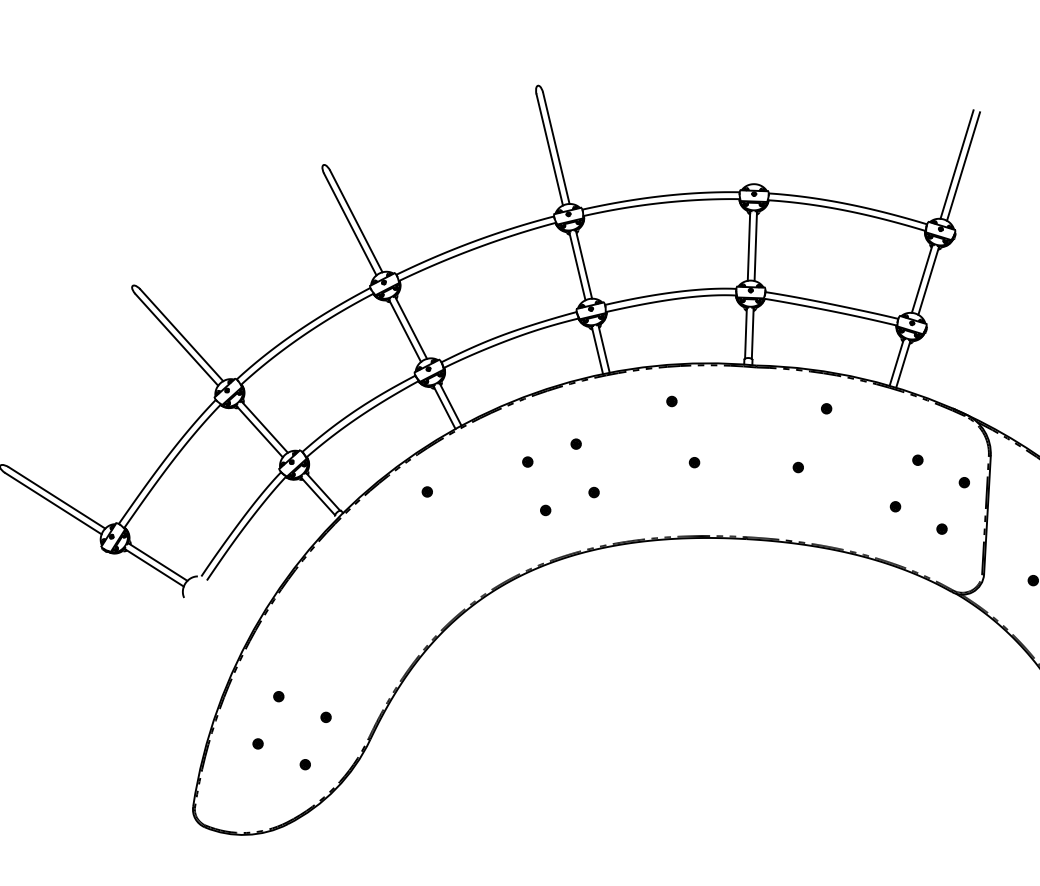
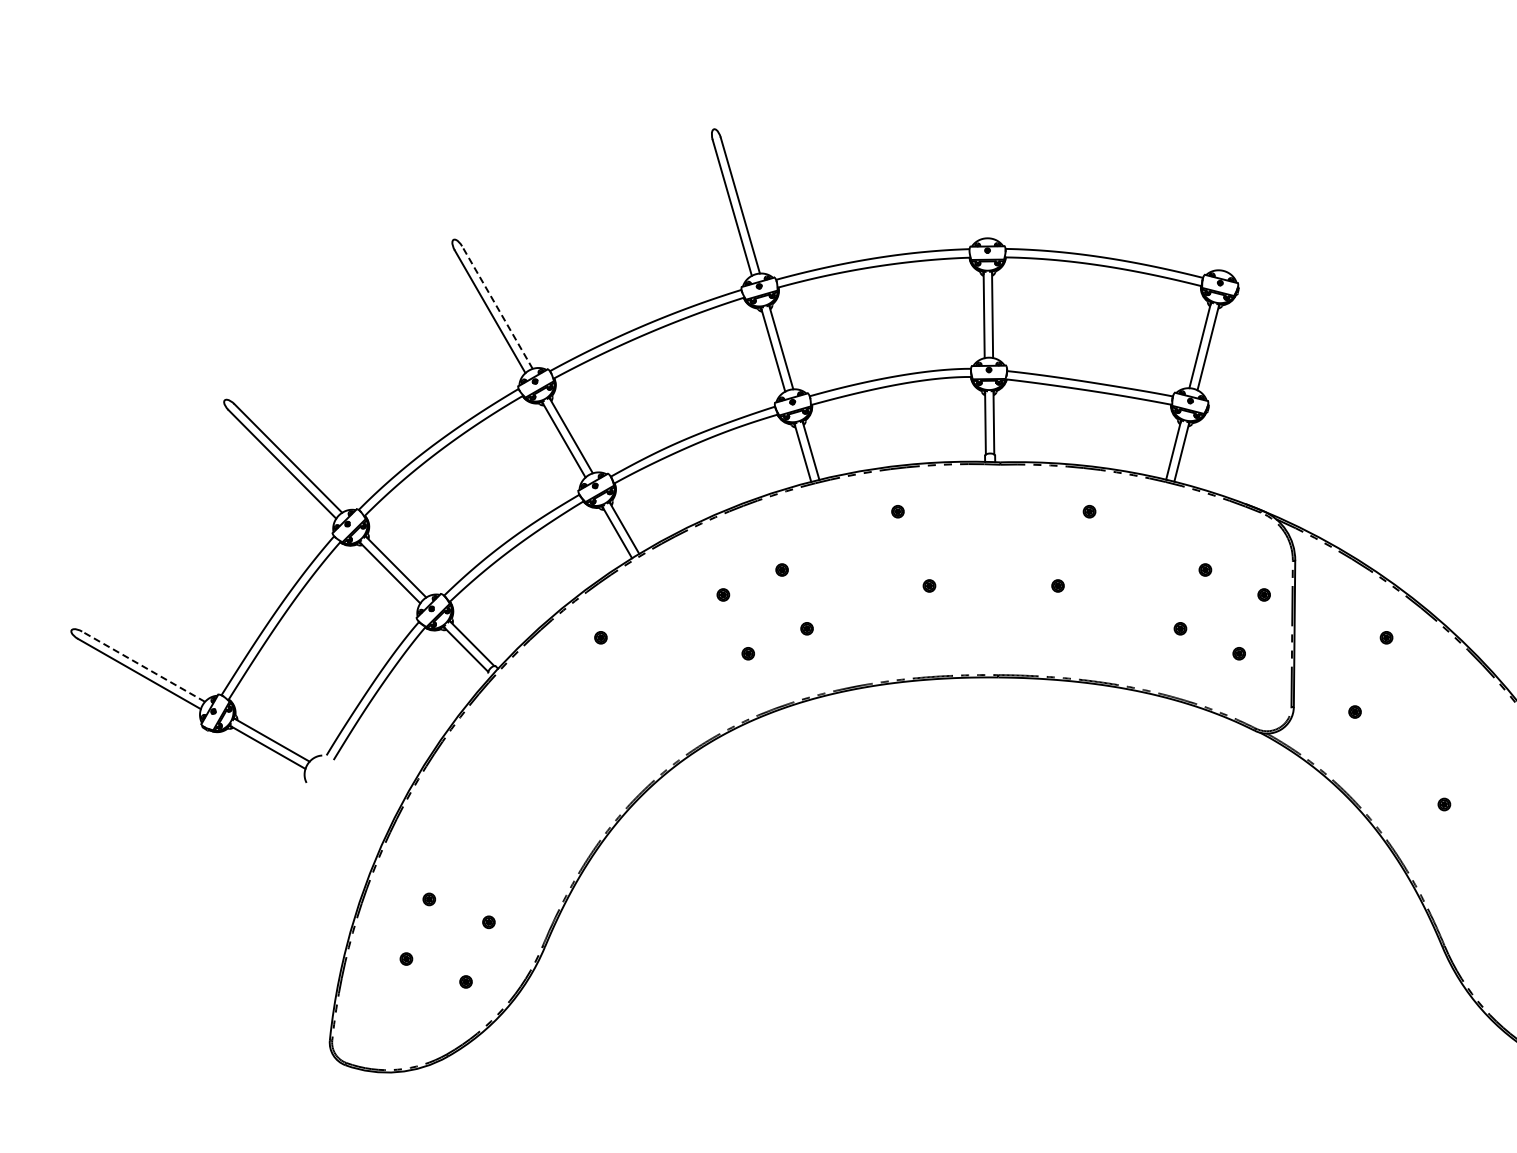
line: (957, 164) -> (1236, 202), removed
line: (963, 166) -> (1244, 204), removed
line: (356, 221) -> (497, 307), solid -> dashed
line: (56, 497) -> (143, 666), solid -> dashed

